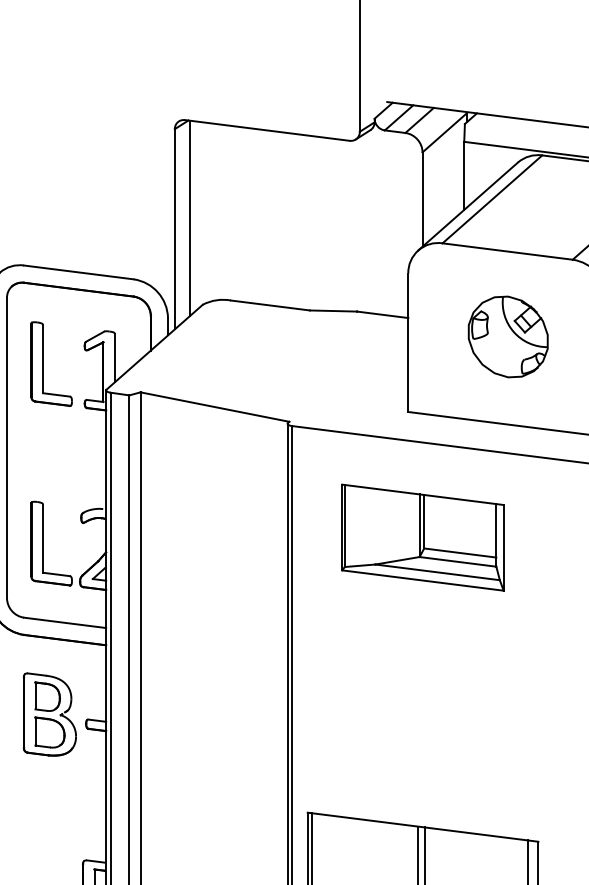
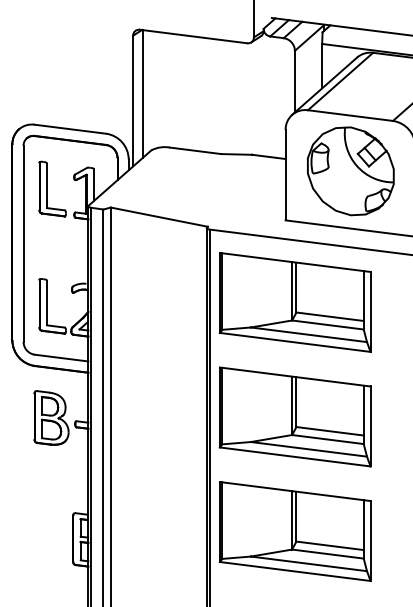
part: (507, 337) -> (350, 171), size x1.67
part: (421, 537) -> (294, 302), size x1.43
part: (421, 712) -> (294, 416), added

